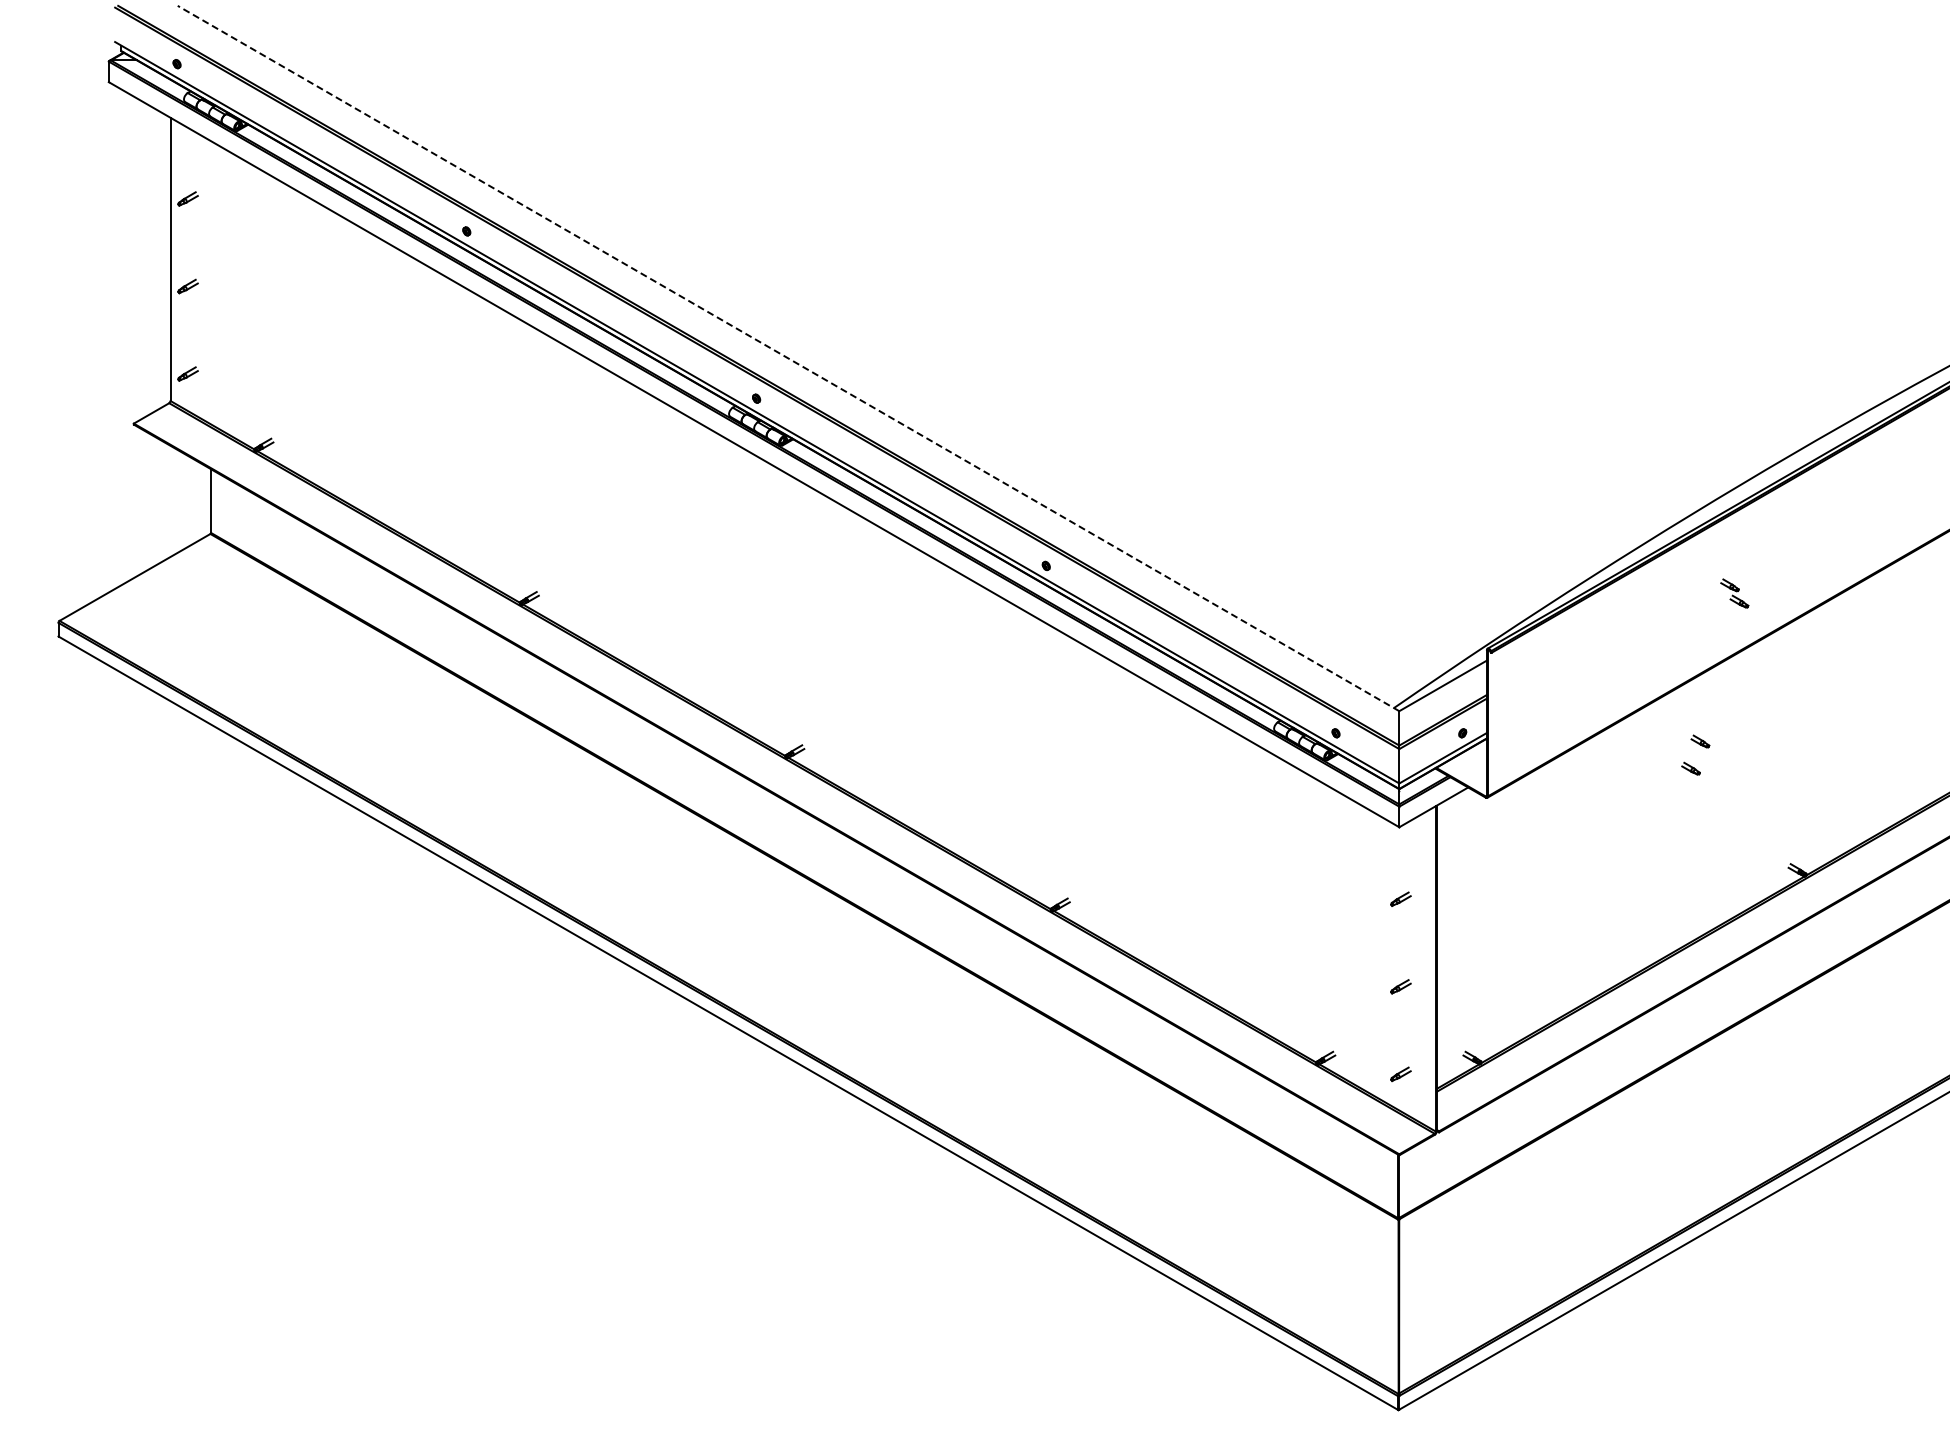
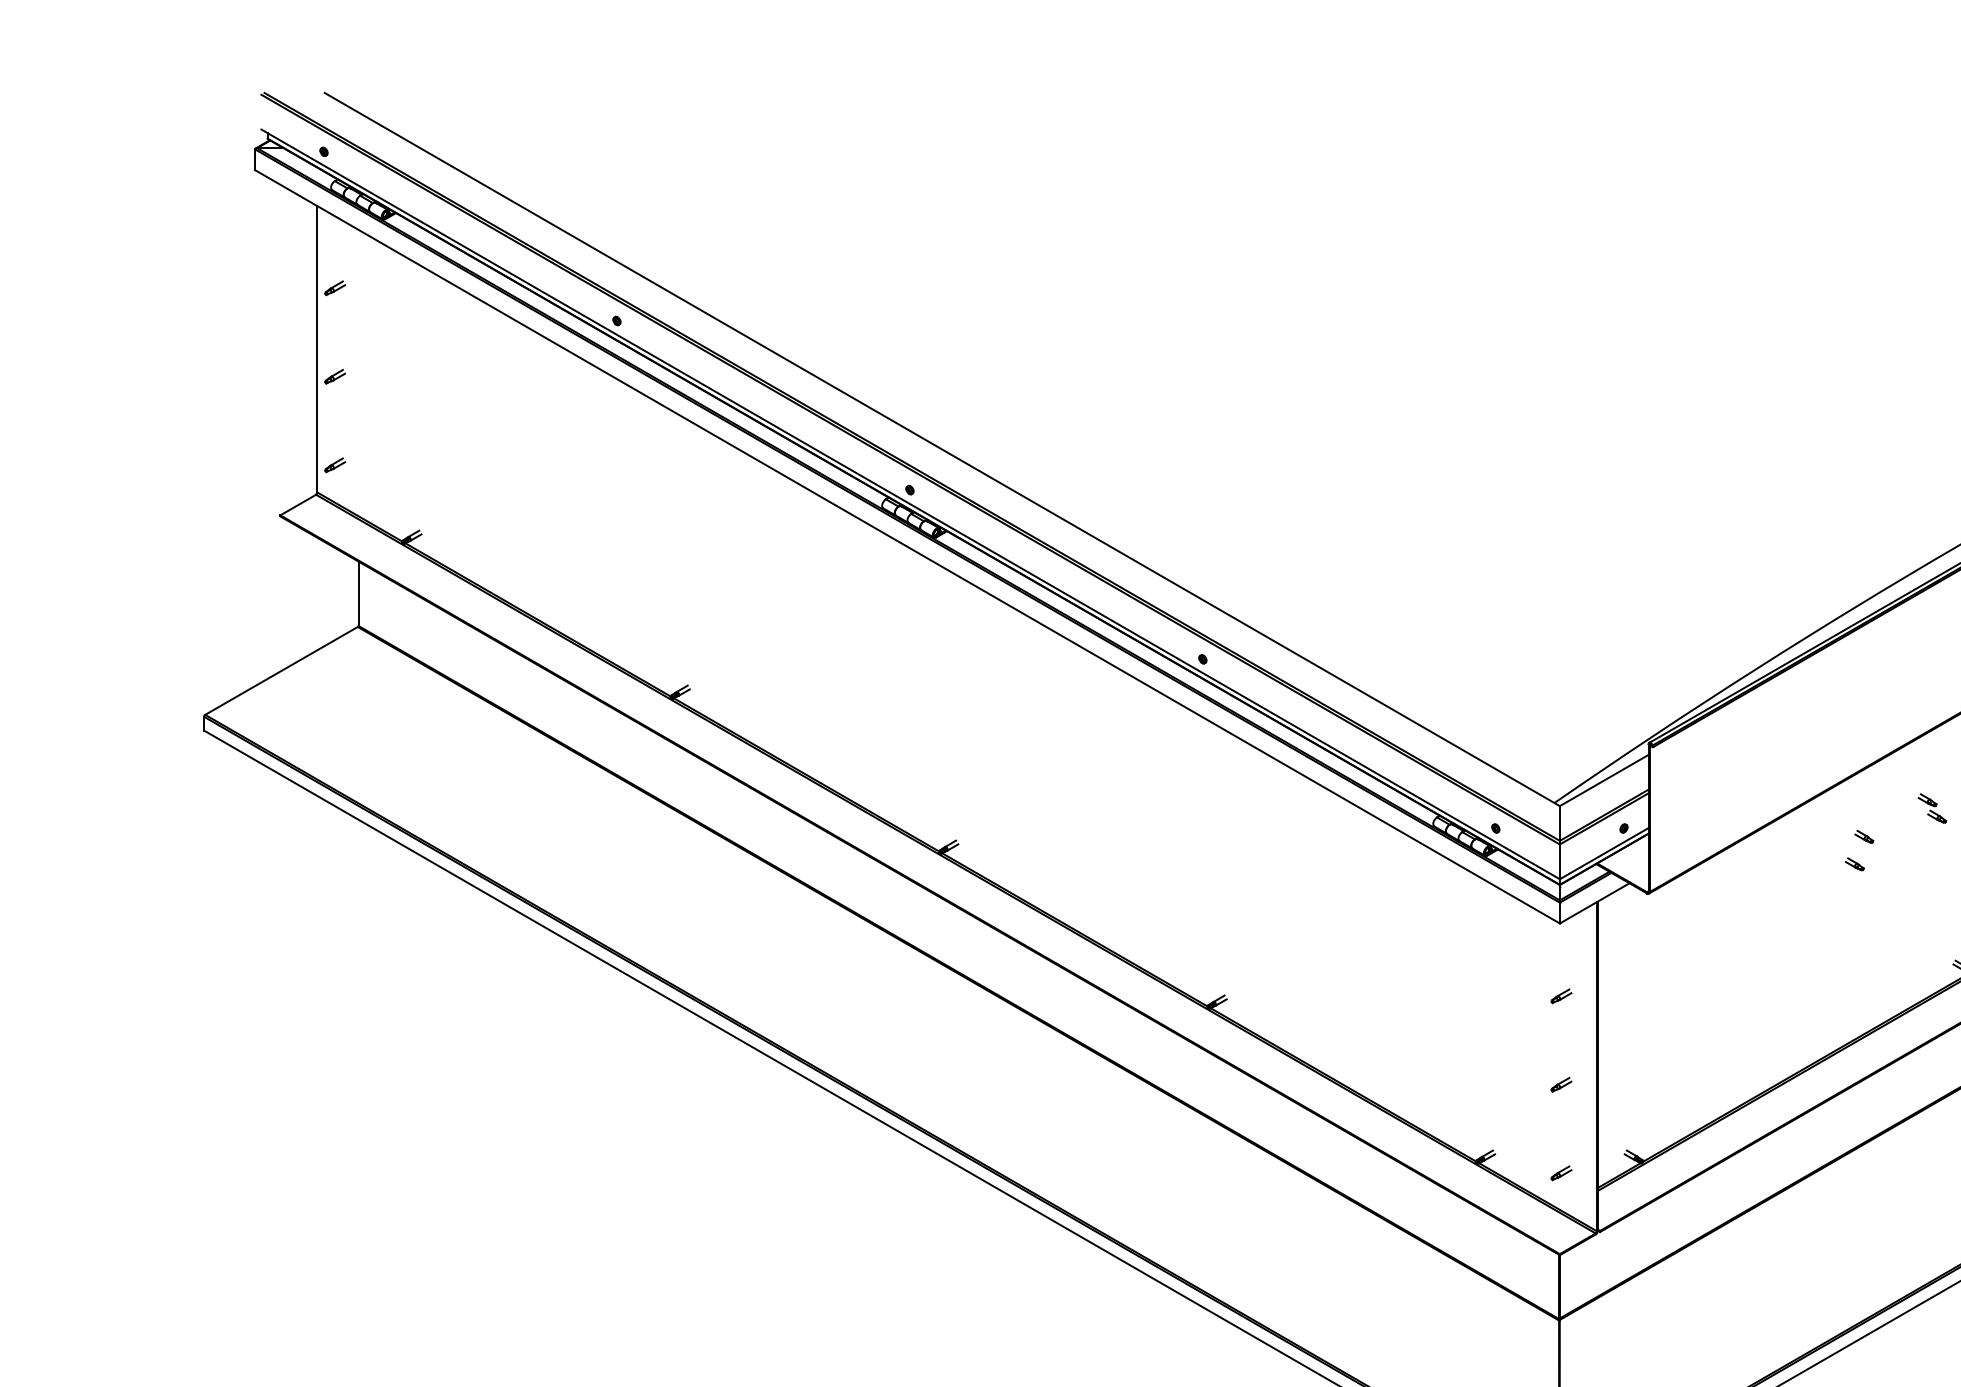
line: (788, 358) -> (942, 449), dashed -> solid
part: (1734, 593) -> (1932, 808), moved

